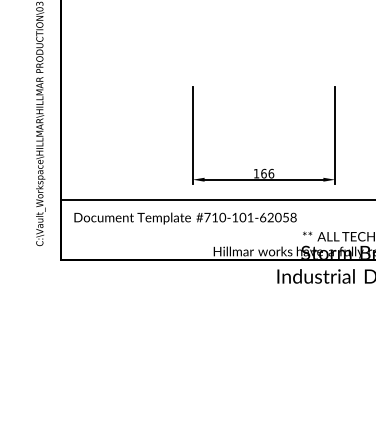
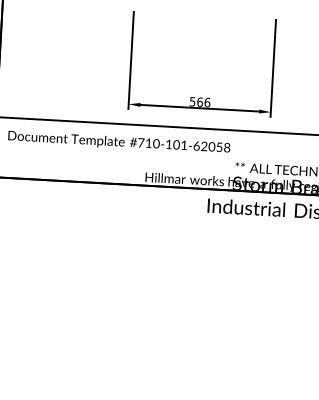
text: (256, 173) -> (192, 101), 166 -> 566

